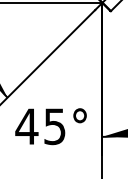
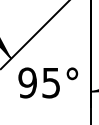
text: (26, 126) -> (27, 82), 45° -> 95°

